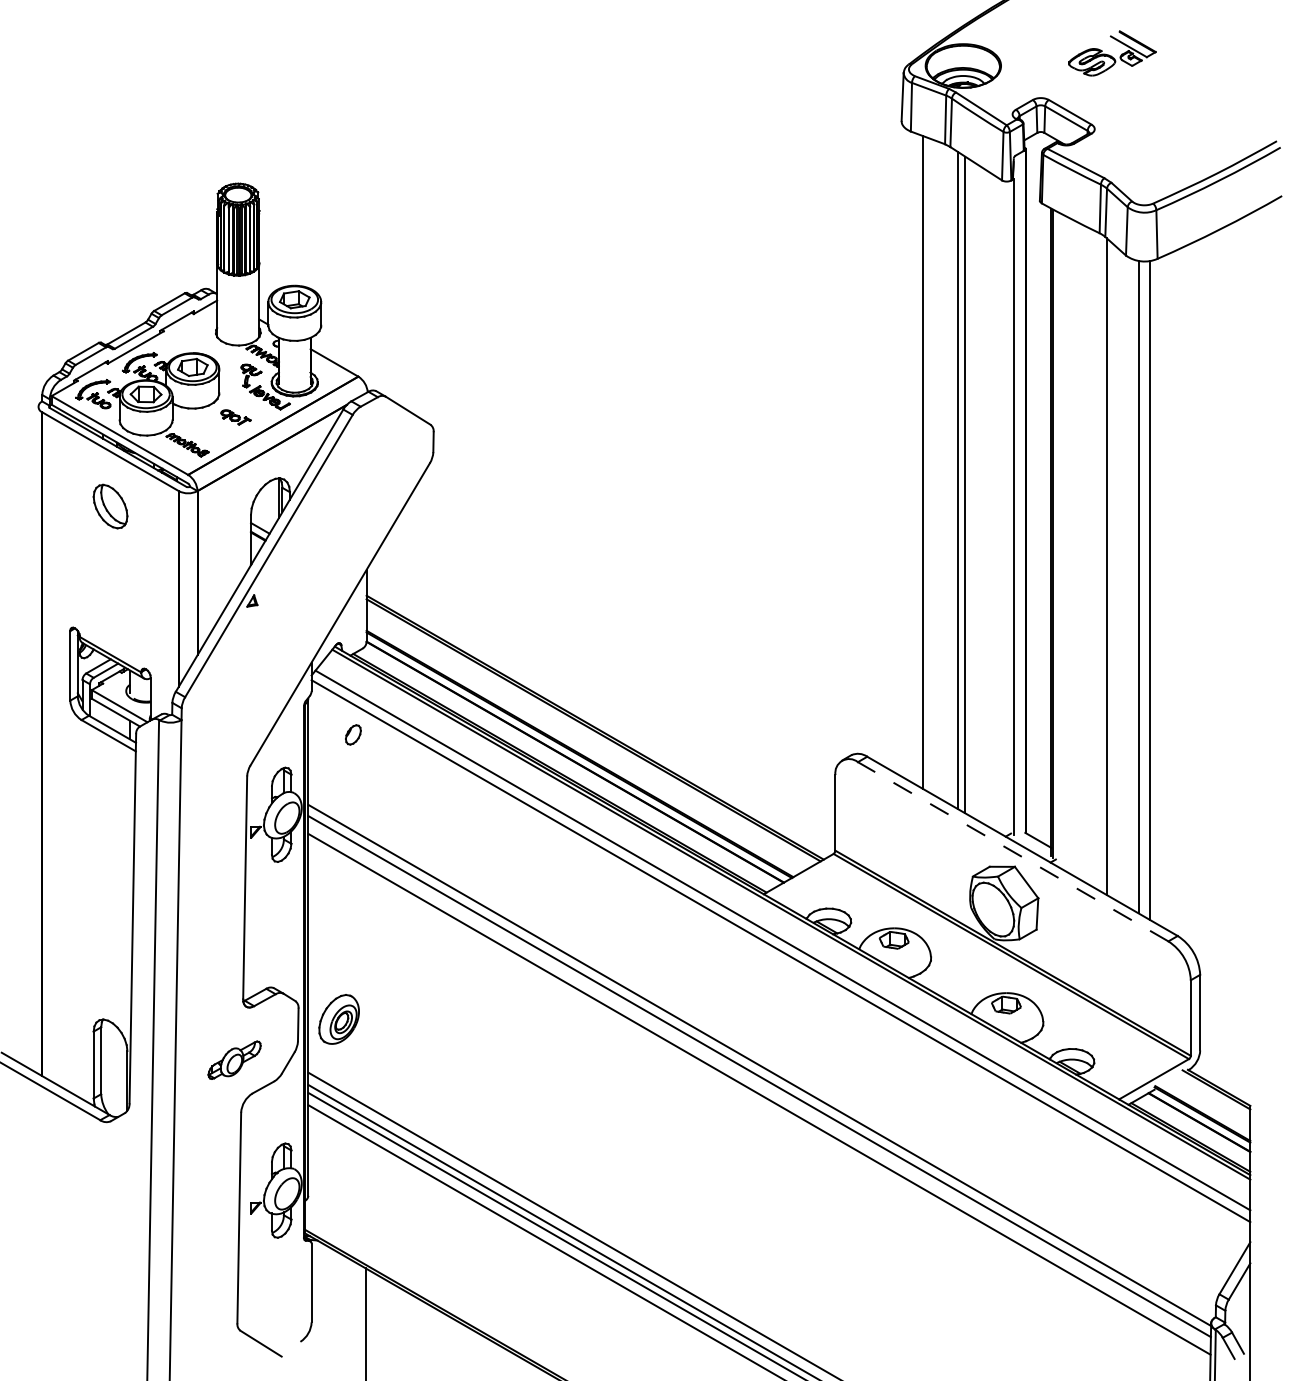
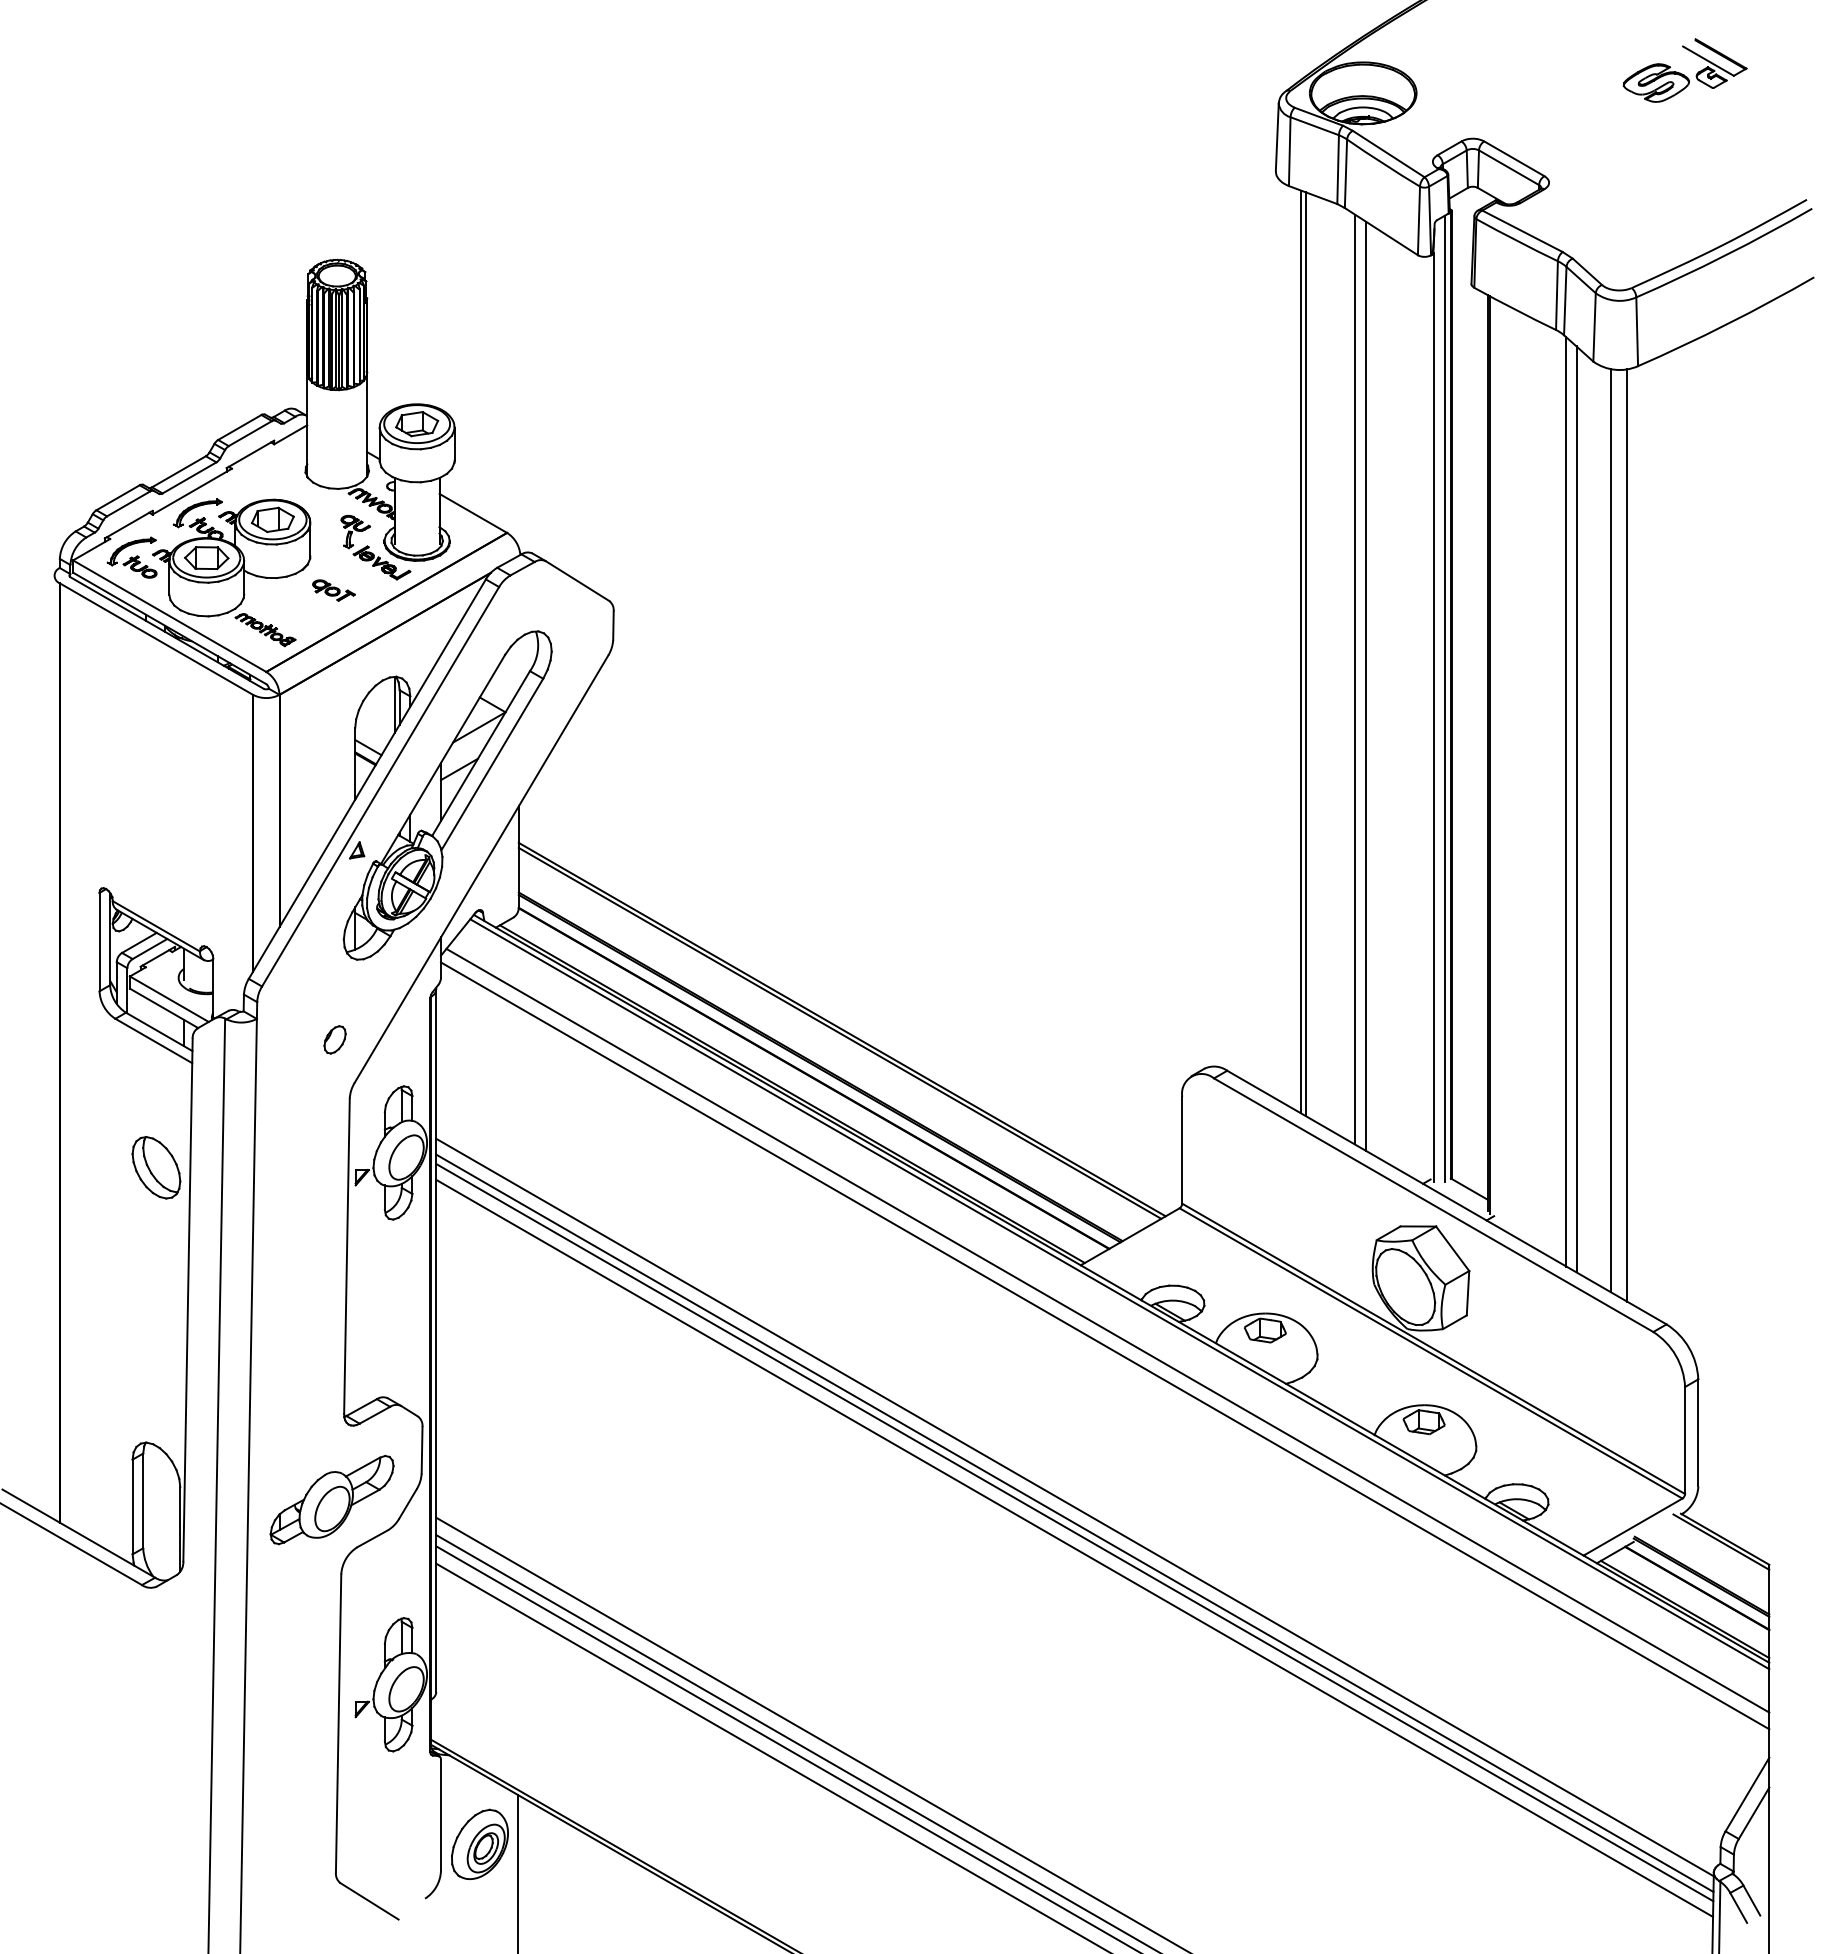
part: (1111, 53) -> (1684, 70), moved
line: (919, 460) -> (1301, 651), added
line: (1021, 493) -> (1445, 698), added
part: (110, 506) -> (156, 1167), moved
part: (316, 562) -> (447, 795), added
line: (1114, 572) -> (1576, 809), added
part: (352, 734) -> (334, 1039), moved
line: (1013, 851) -> (1433, 1205), dashed -> solid
part: (338, 1018) -> (479, 1843), moved
part: (234, 1060) -> (331, 1500), size x1.67
line: (759, 1083) -> (1074, 1532), added

